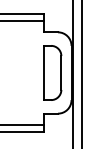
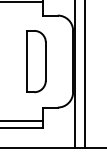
part: (52, 72) -> (35, 61), moved

